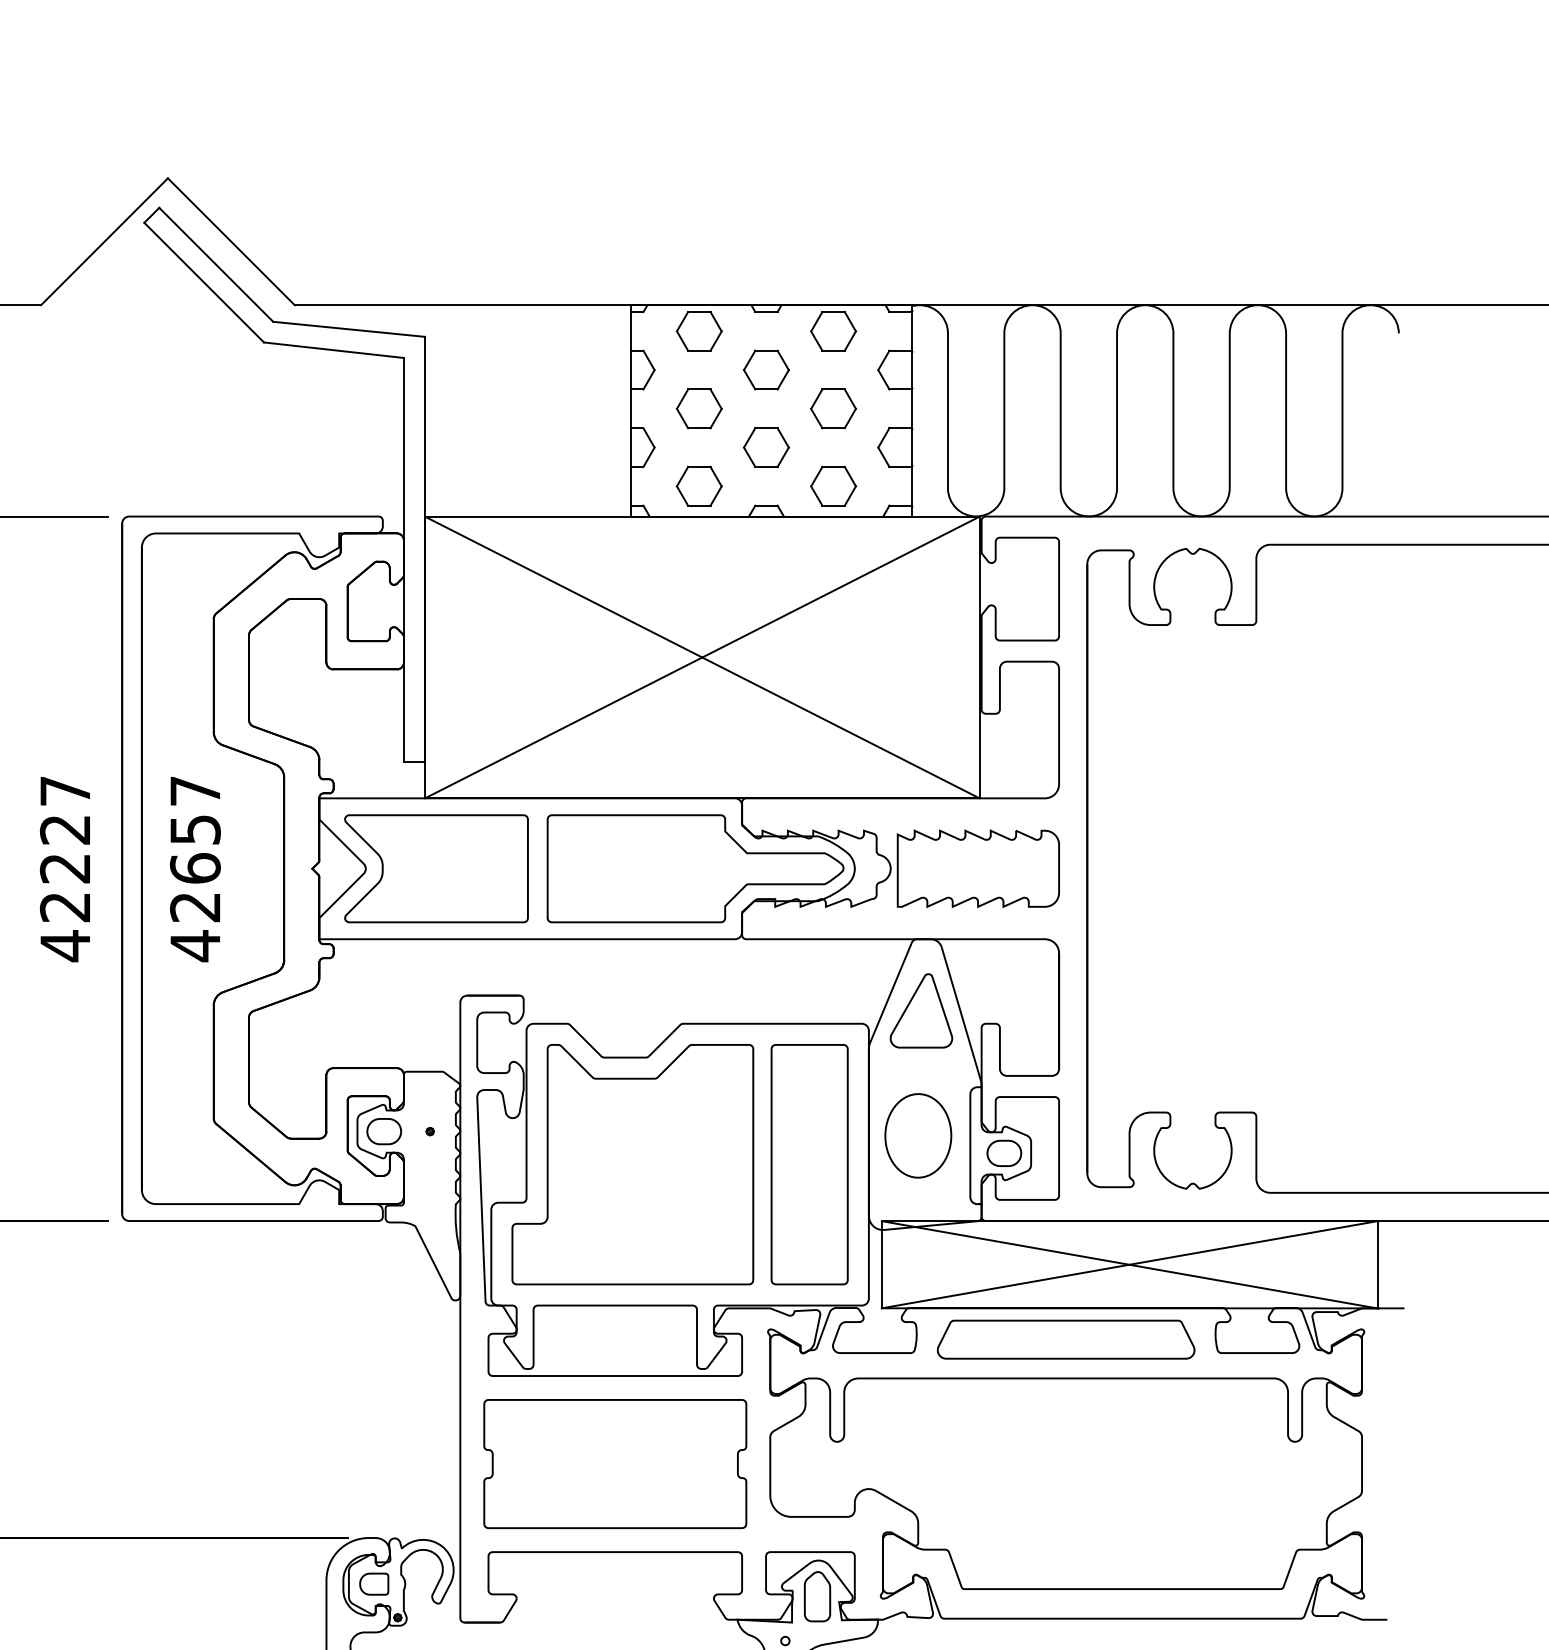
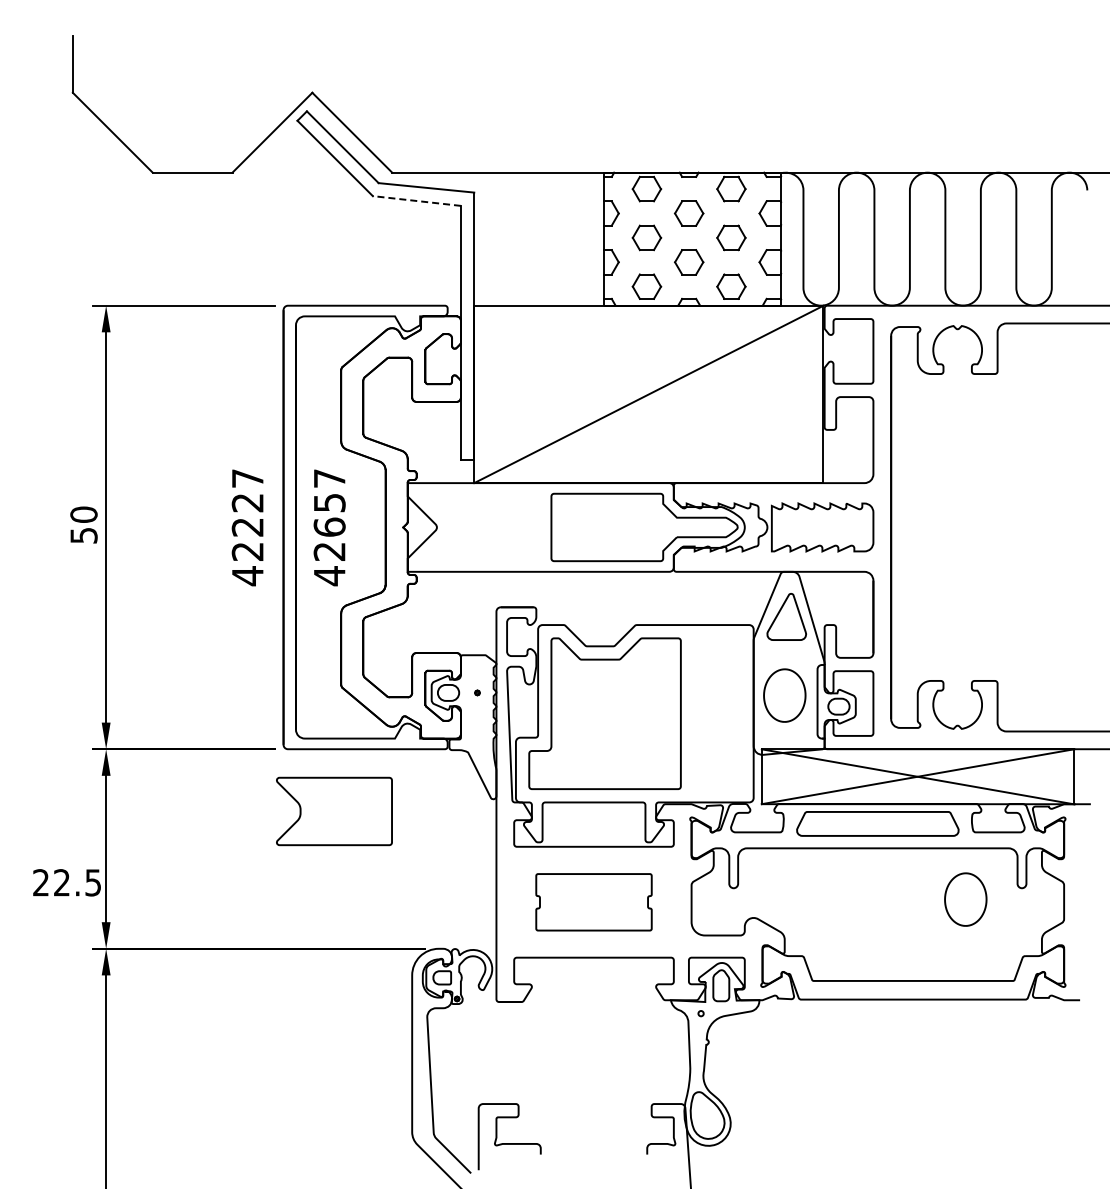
line: (333, 349) -> (416, 200), solid -> dashed
line: (701, 657) -> (648, 394), removed
part: (436, 868) -> (334, 811), moved
part: (809, 1164) -> (716, 713), removed
part: (1205, 1459) -> (965, 899), added
part: (614, 1464) -> (593, 902), size x0.7

